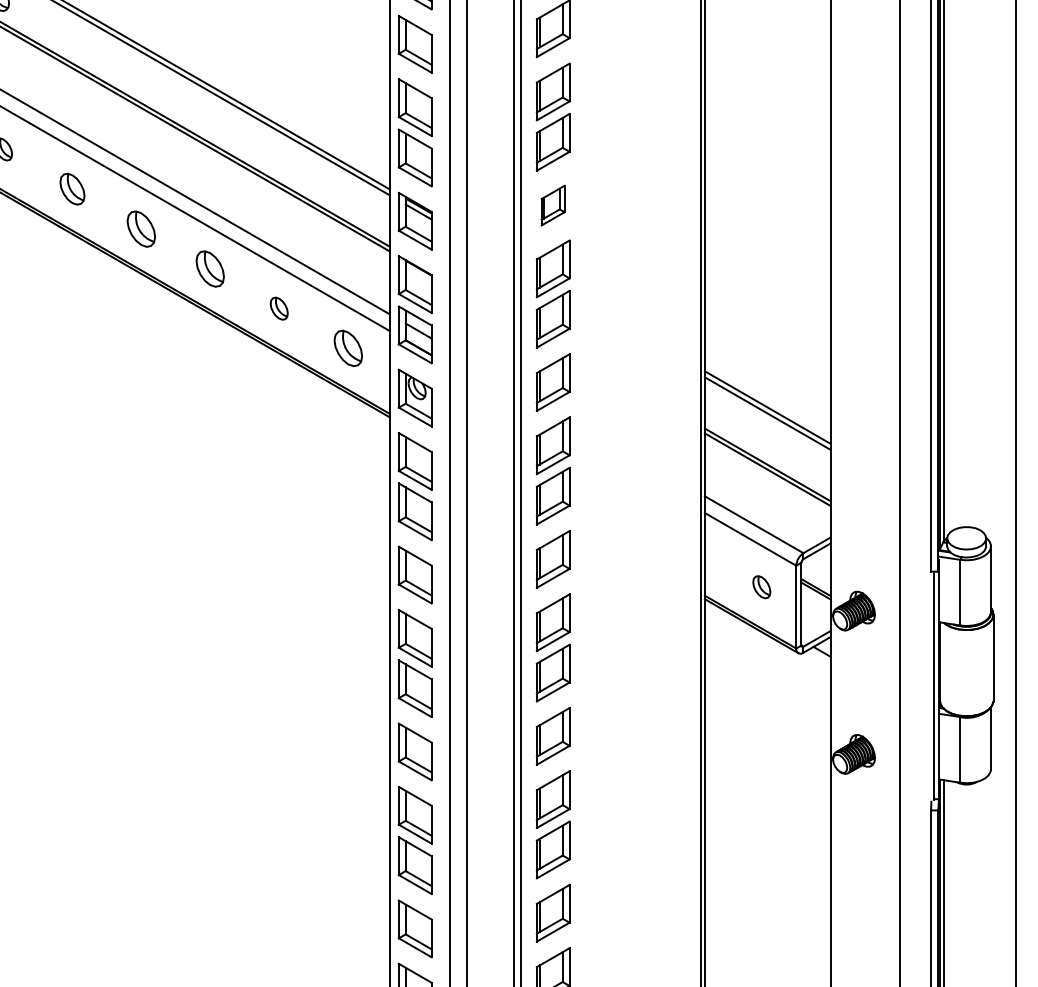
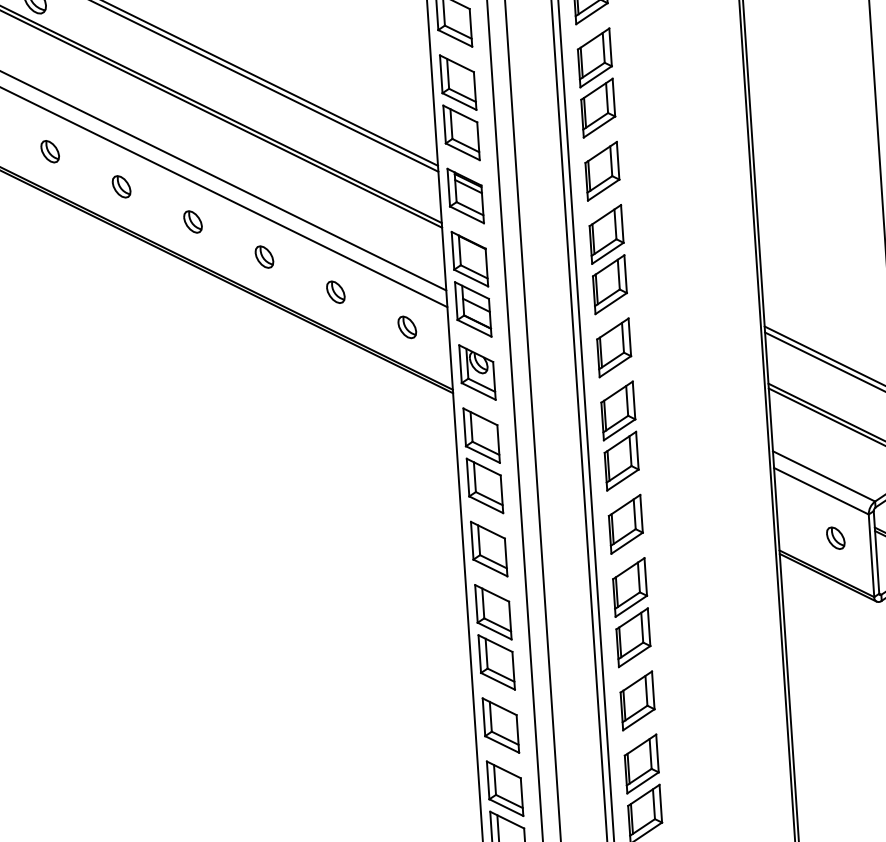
part: (72, 189) -> (121, 187), size x0.71
part: (552, 205) -> (601, 171), size x1.43
part: (141, 228) -> (193, 221), size x0.62
part: (210, 268) -> (264, 256), size x0.62
part: (347, 348) -> (406, 327), size x0.62

